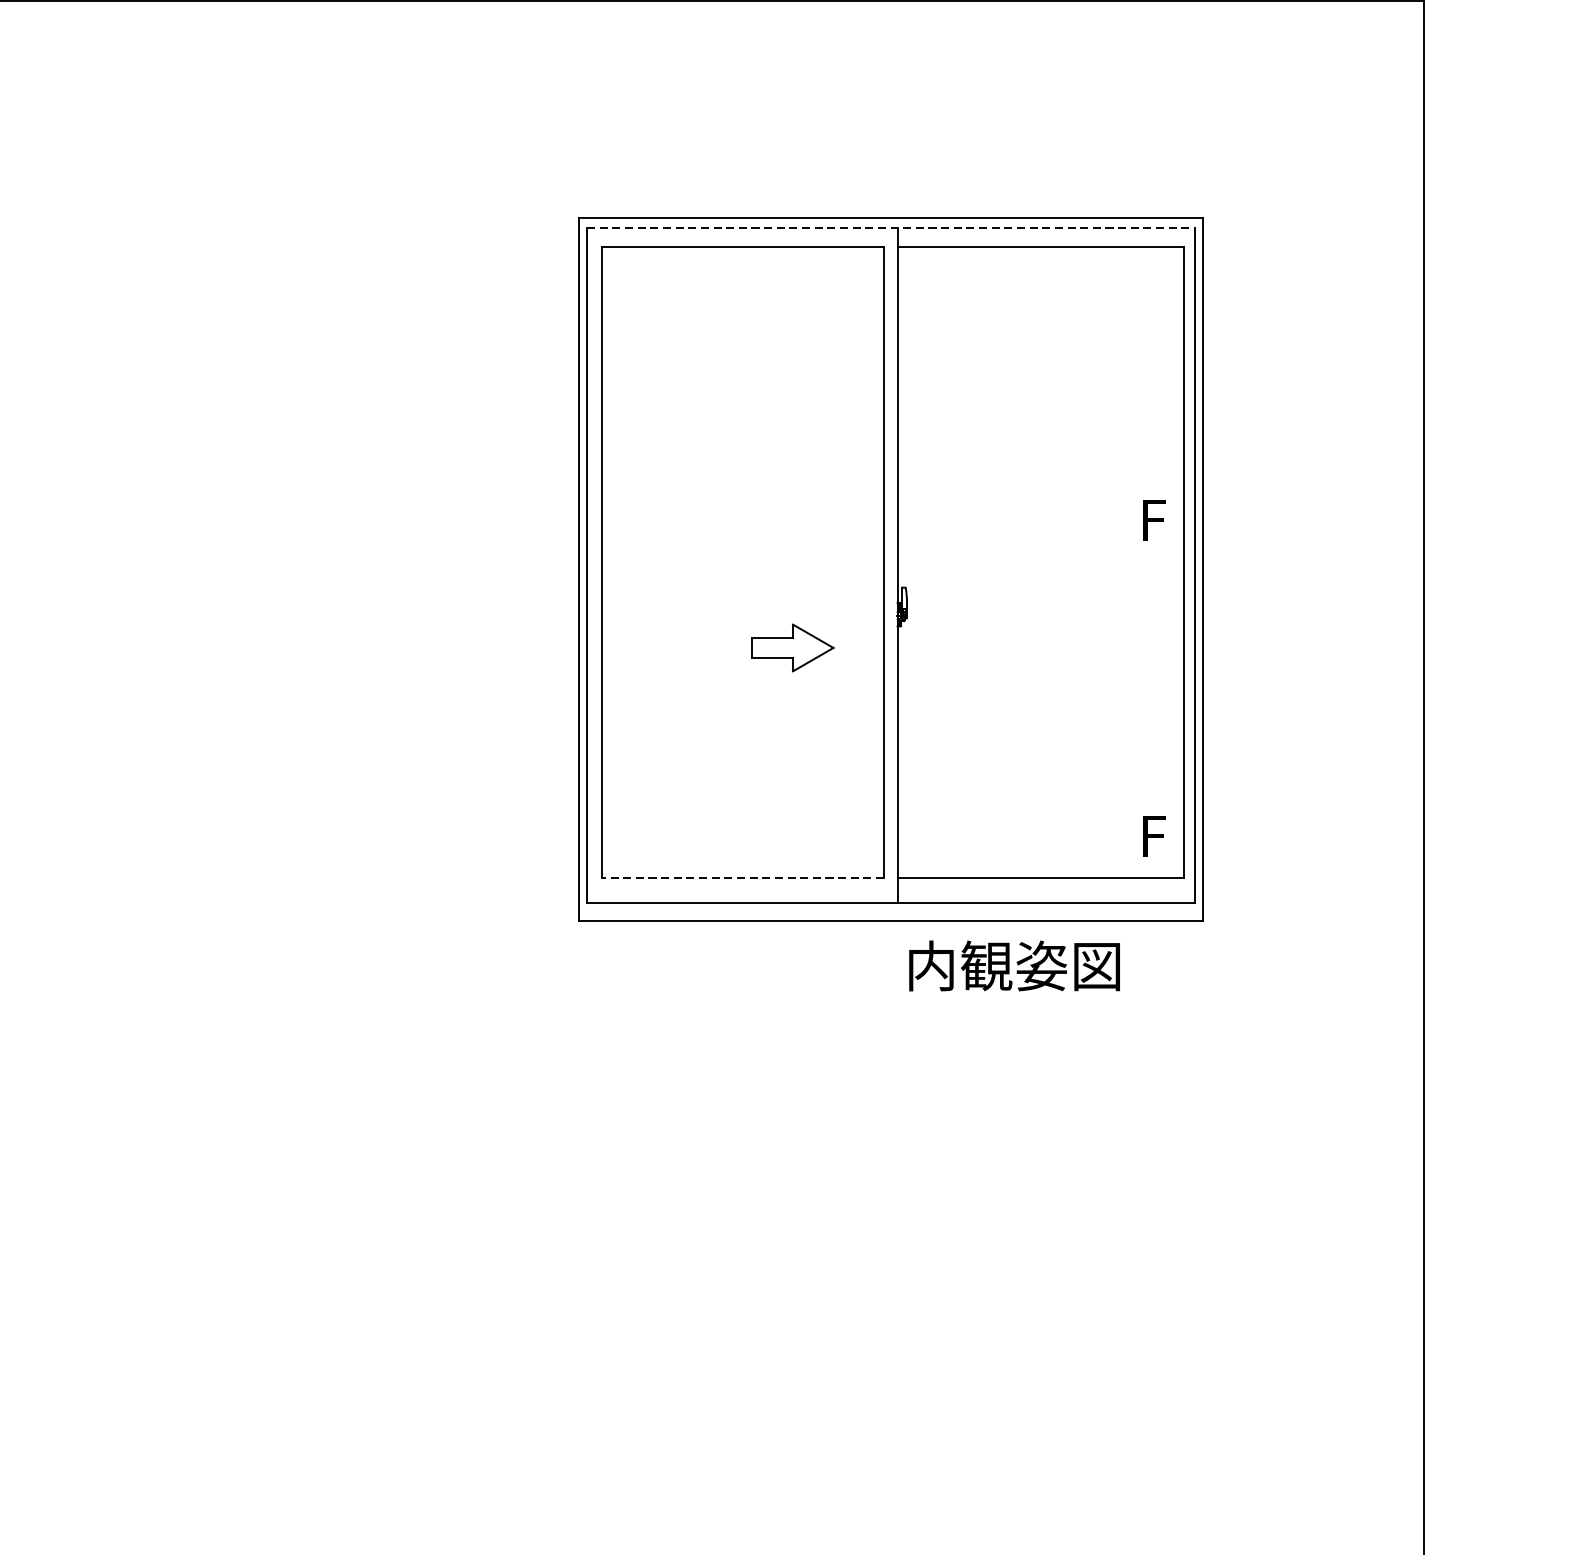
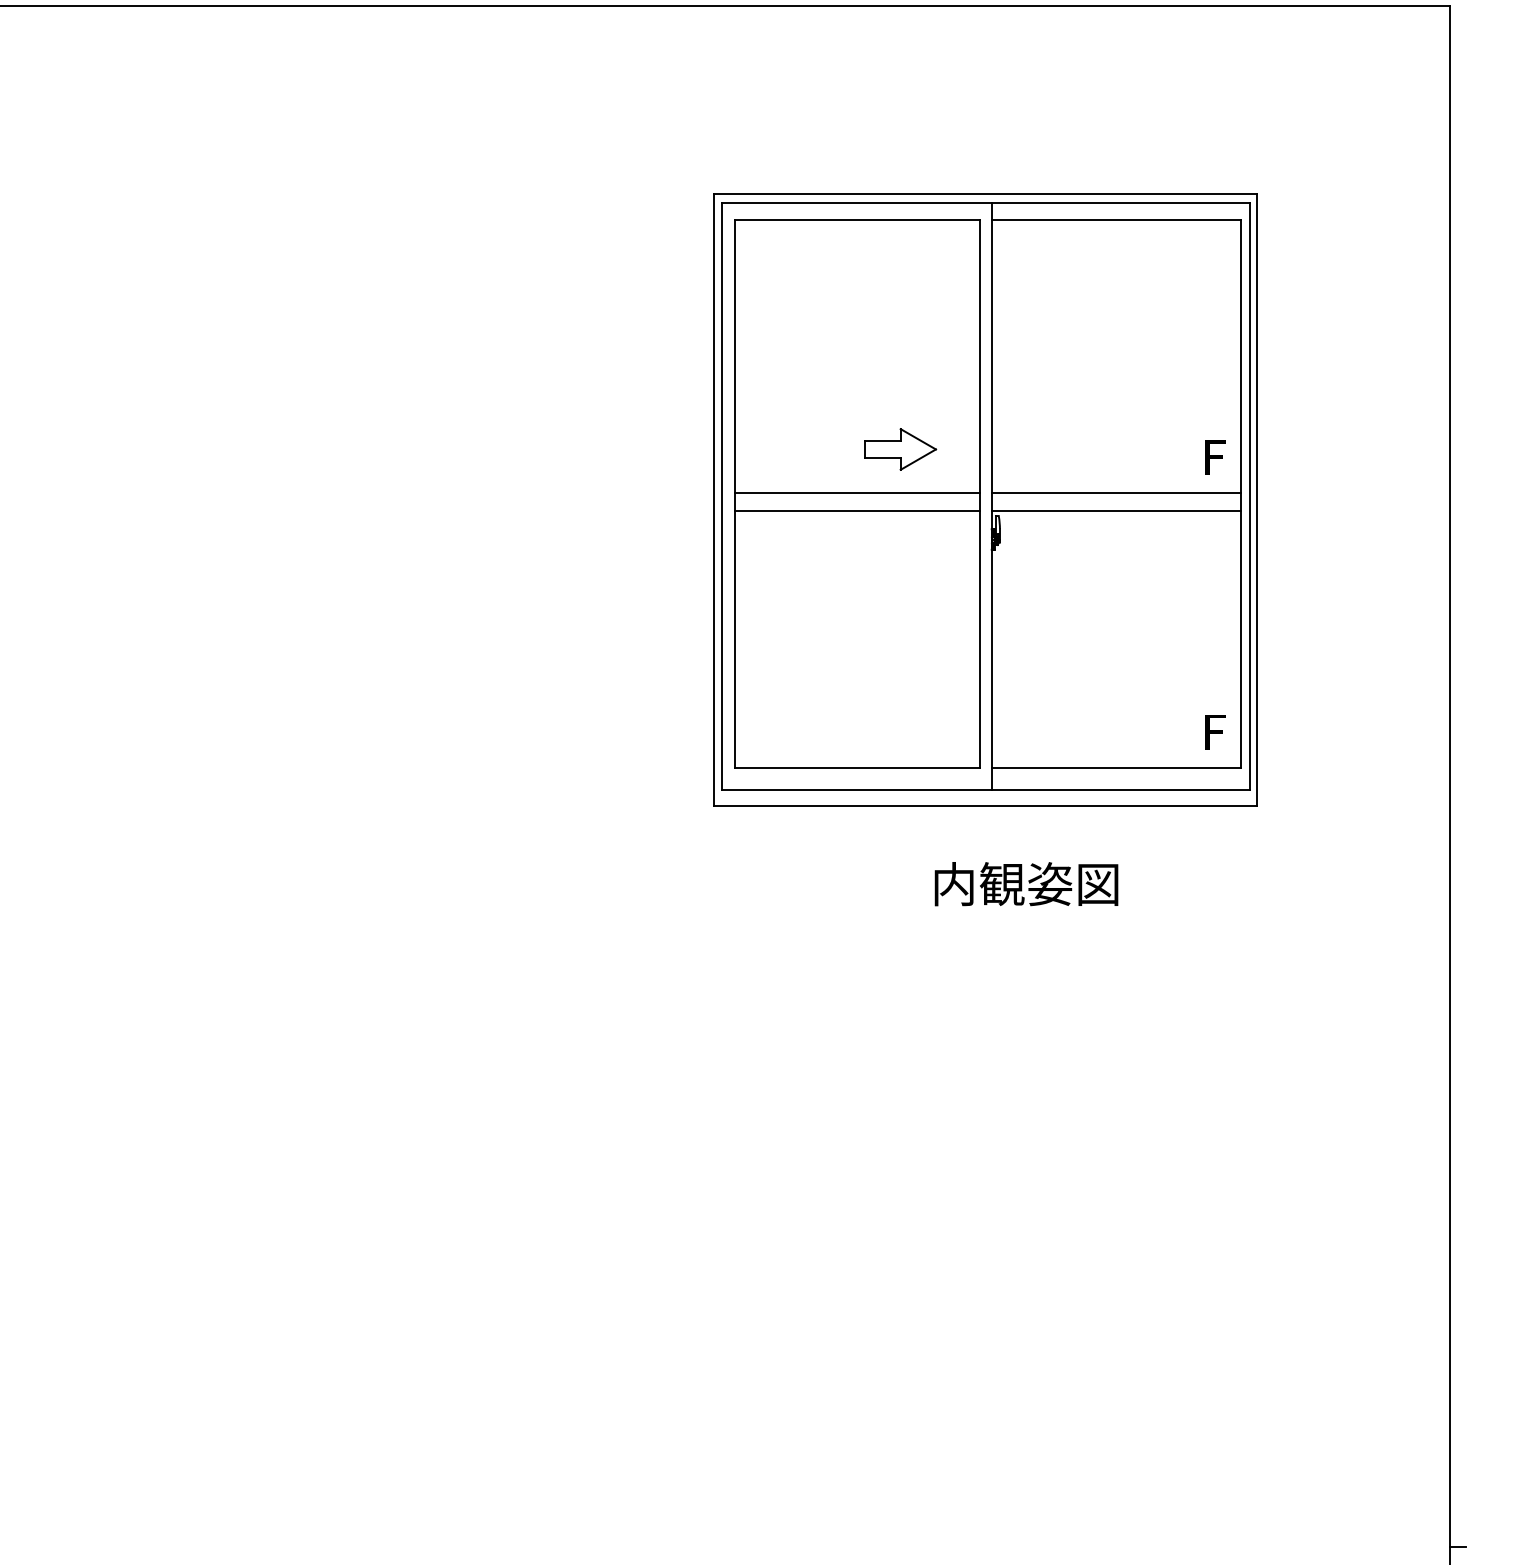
line: (891, 227) -> (986, 202), dashed -> solid
line: (742, 561) -> (856, 493), added
line: (1041, 561) -> (1116, 493), added
line: (742, 582) -> (856, 511), added
line: (1041, 582) -> (1116, 511), added
part: (792, 648) -> (900, 449), moved
line: (743, 877) -> (857, 768), dashed -> solid
text: (1014, 966) -> (1026, 884), moved

